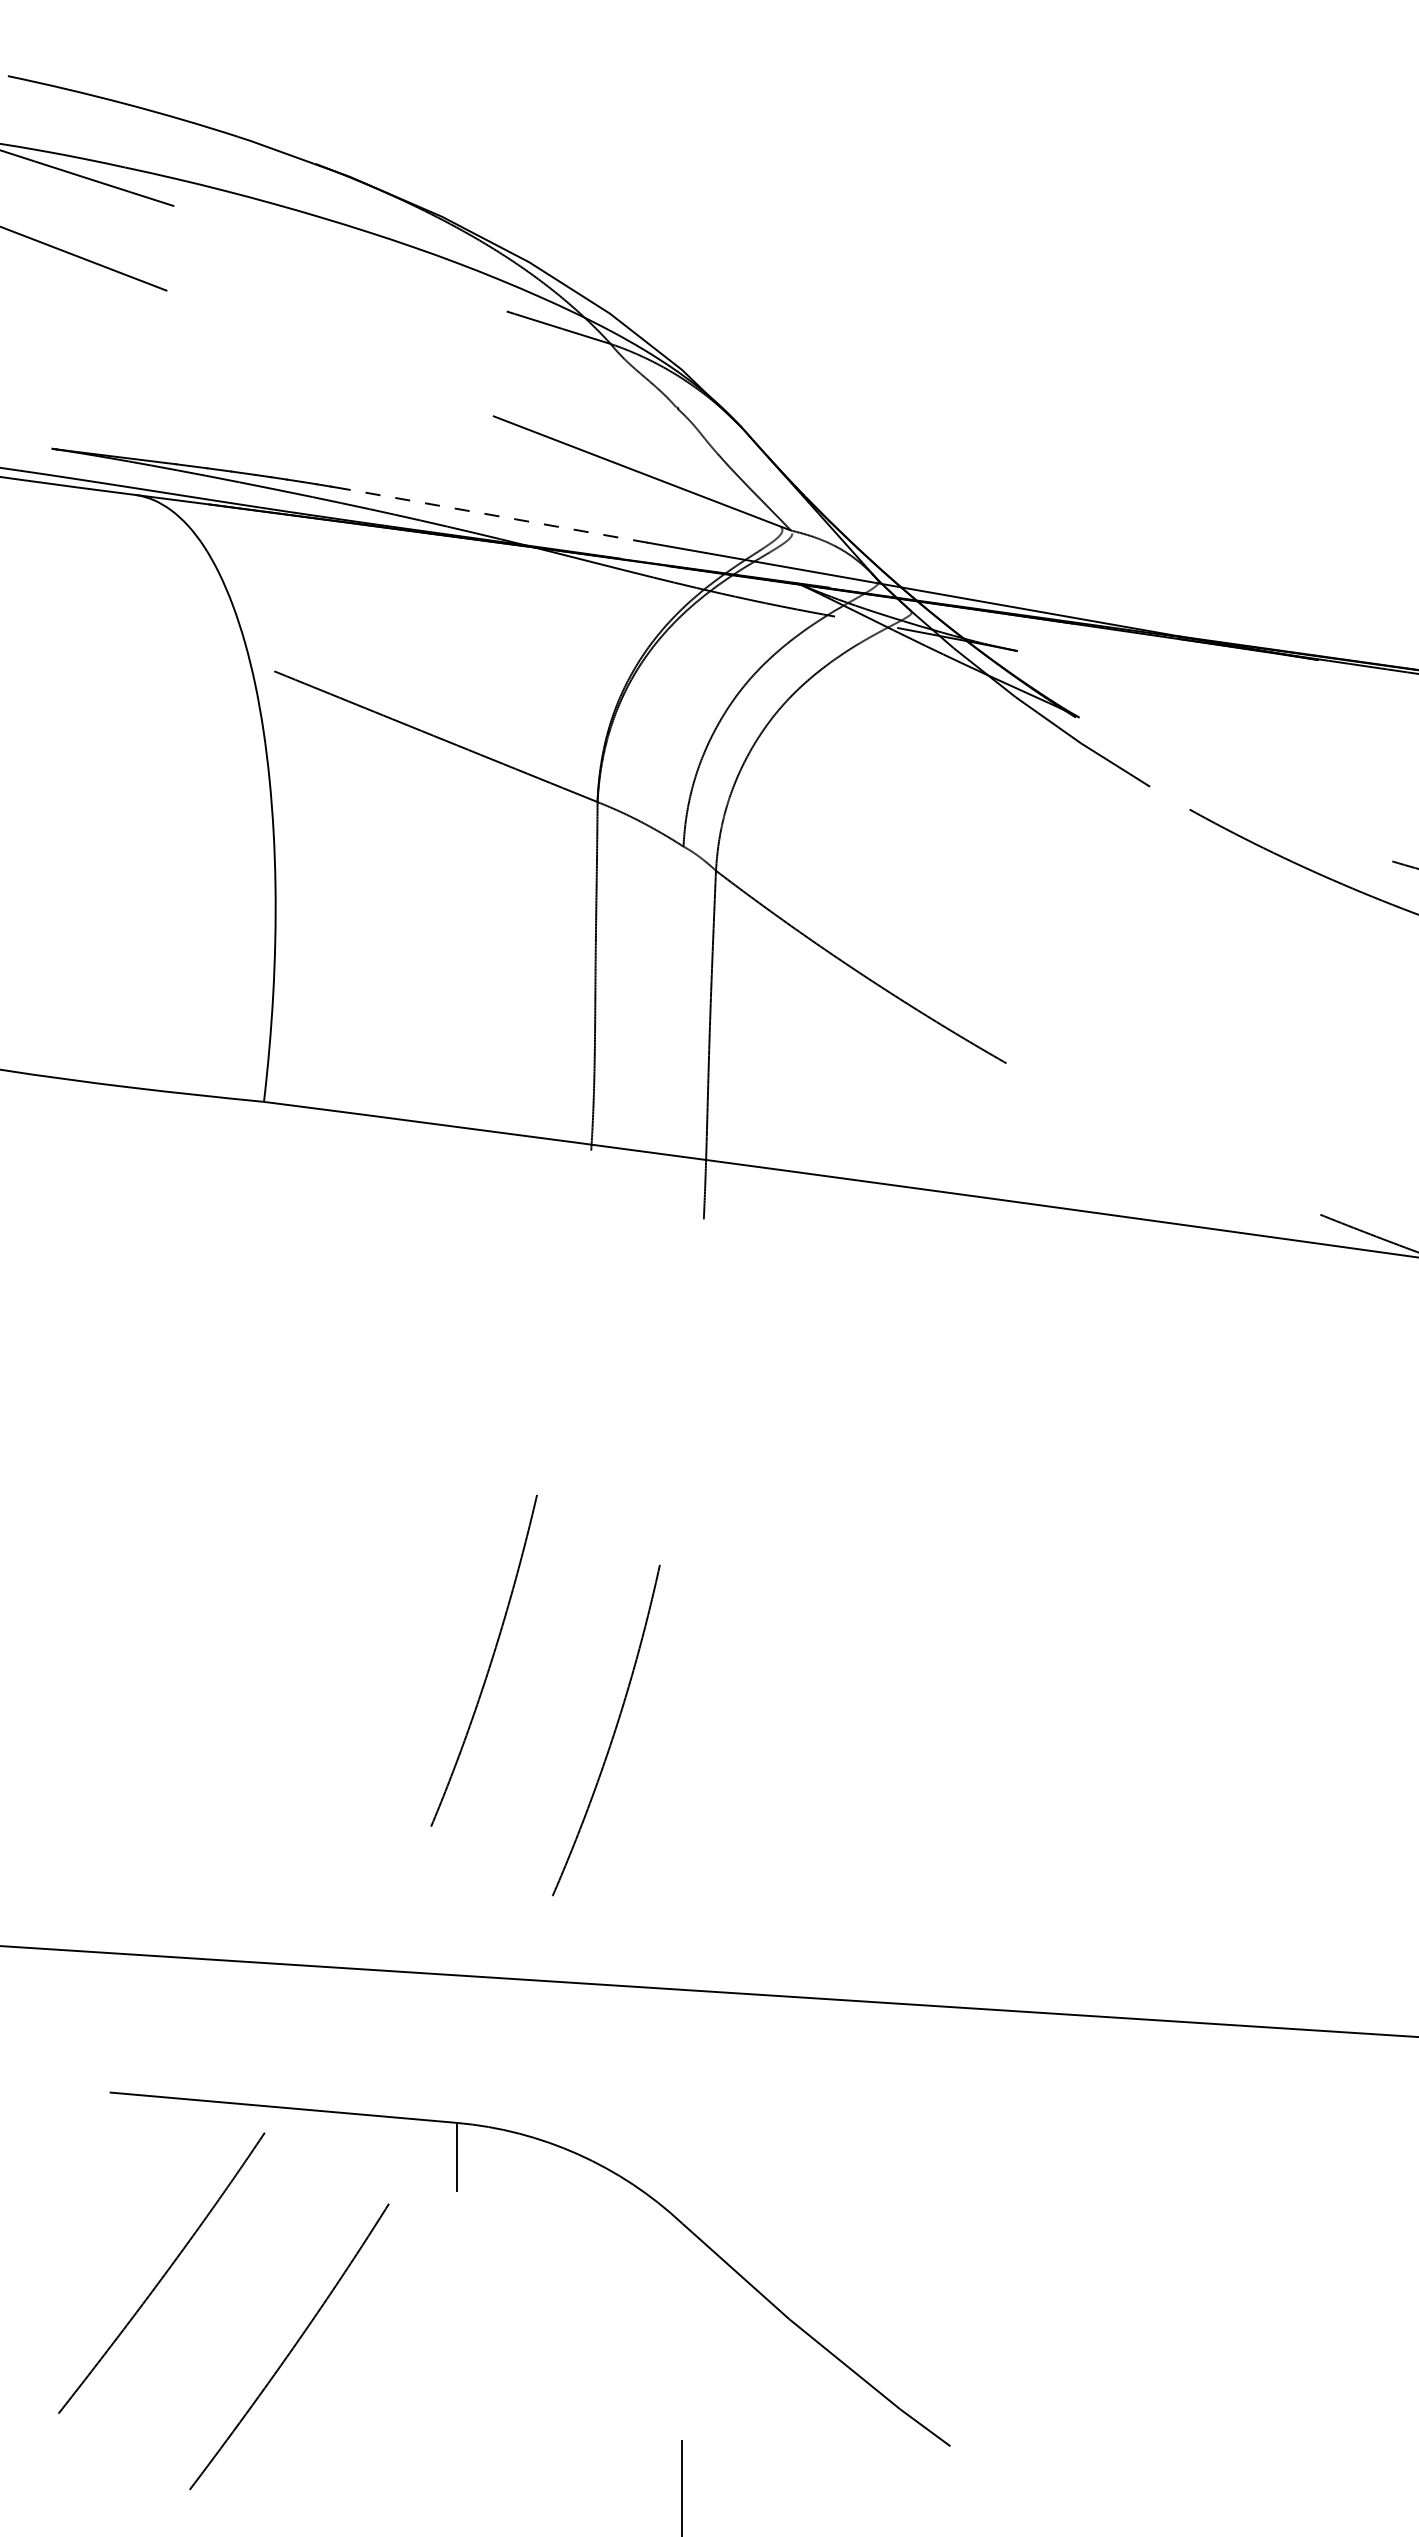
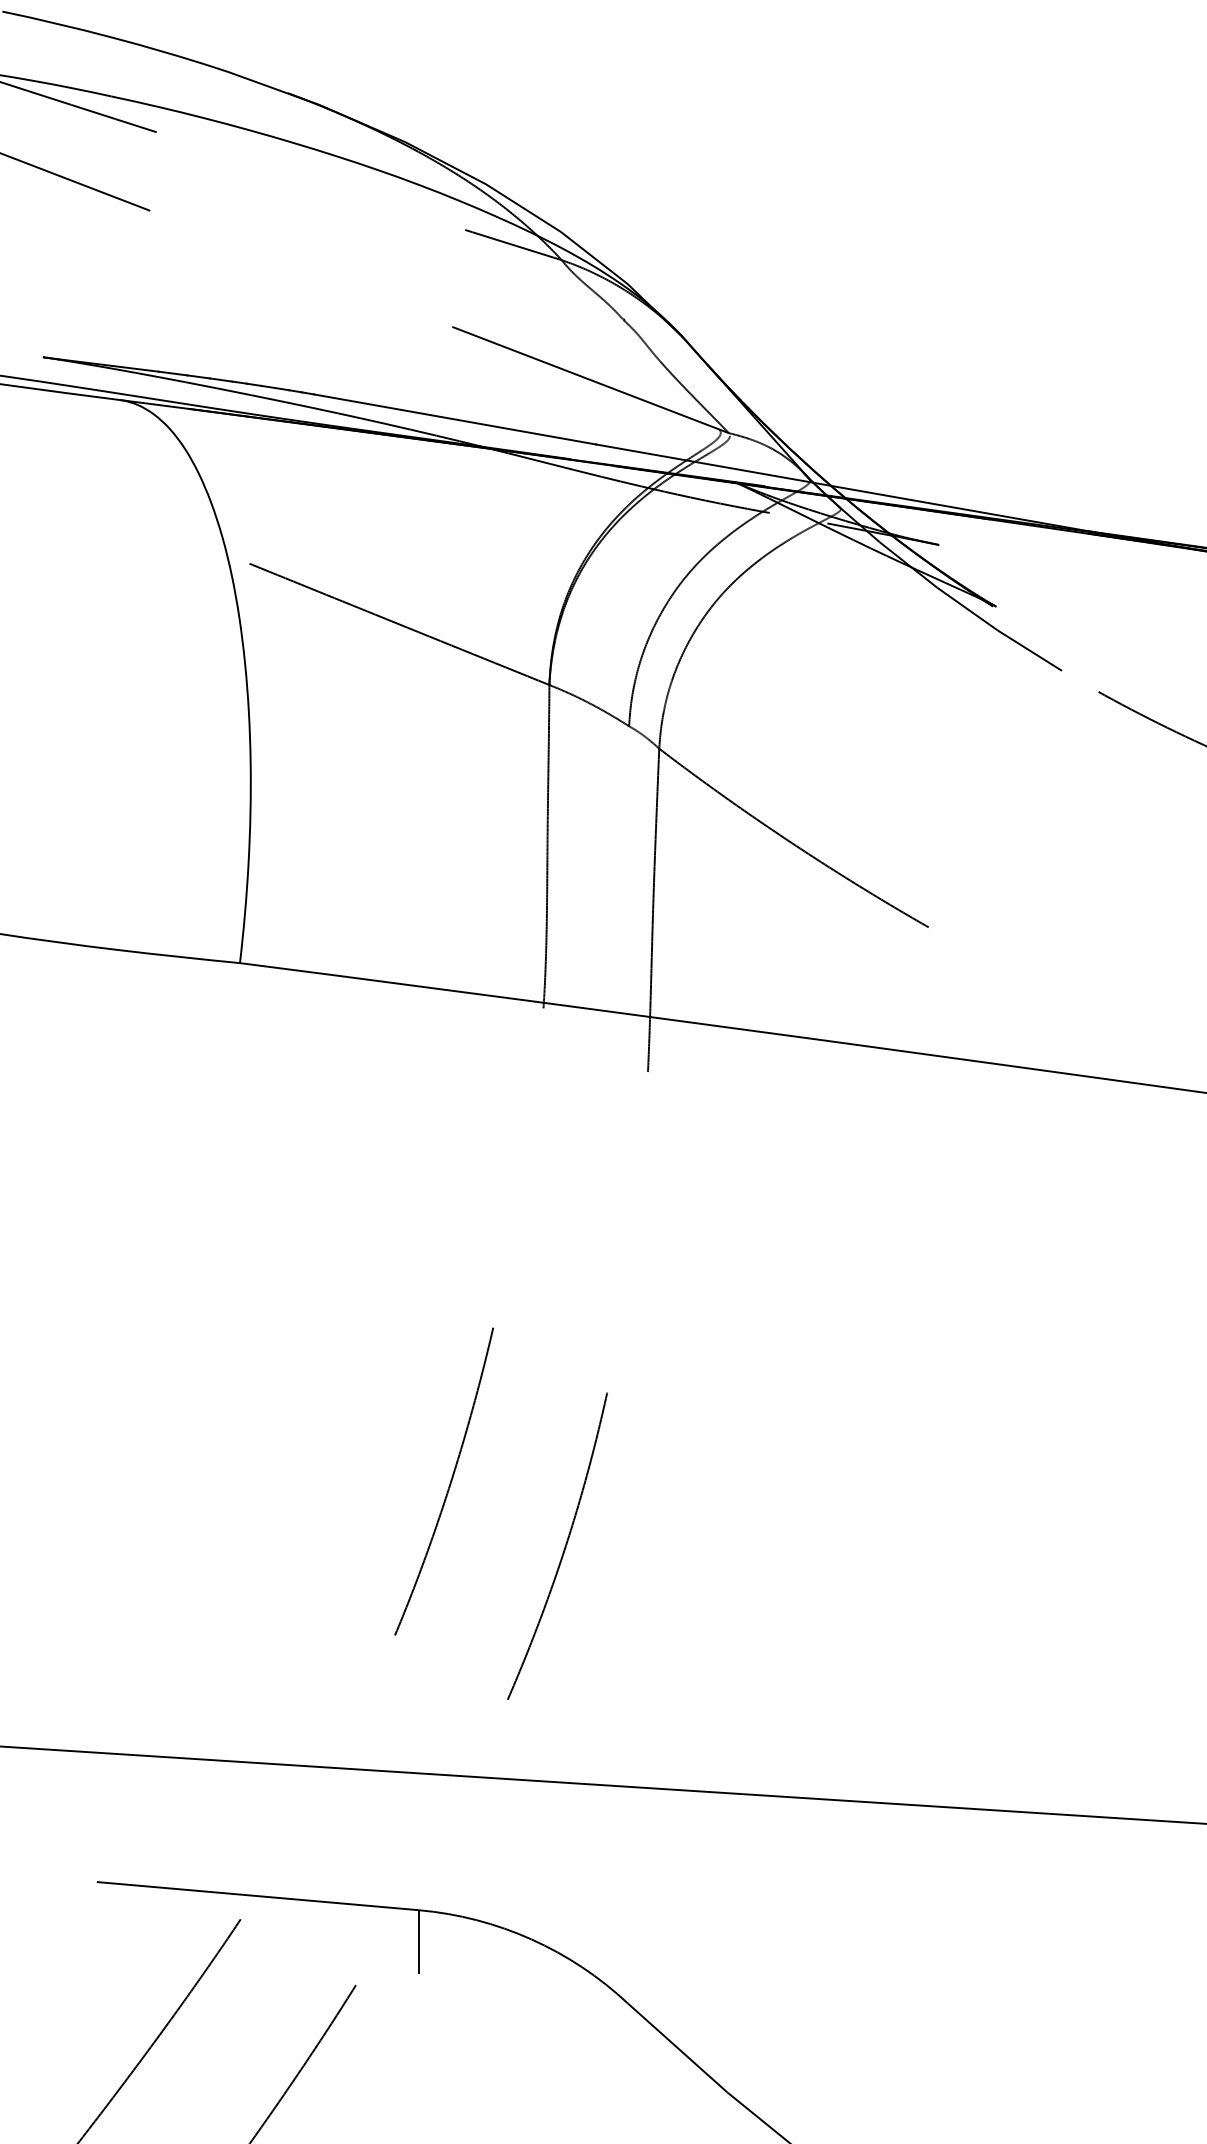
line: (495, 515) -> (454, 419), dashed -> solid

